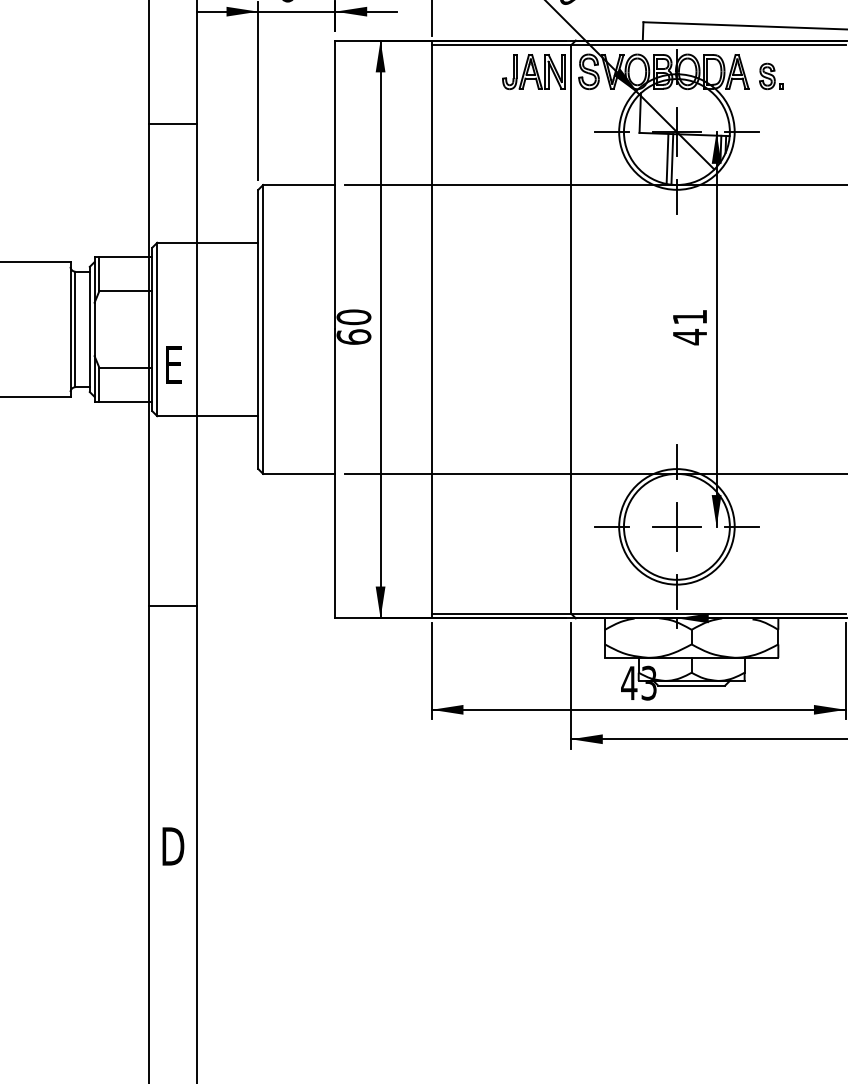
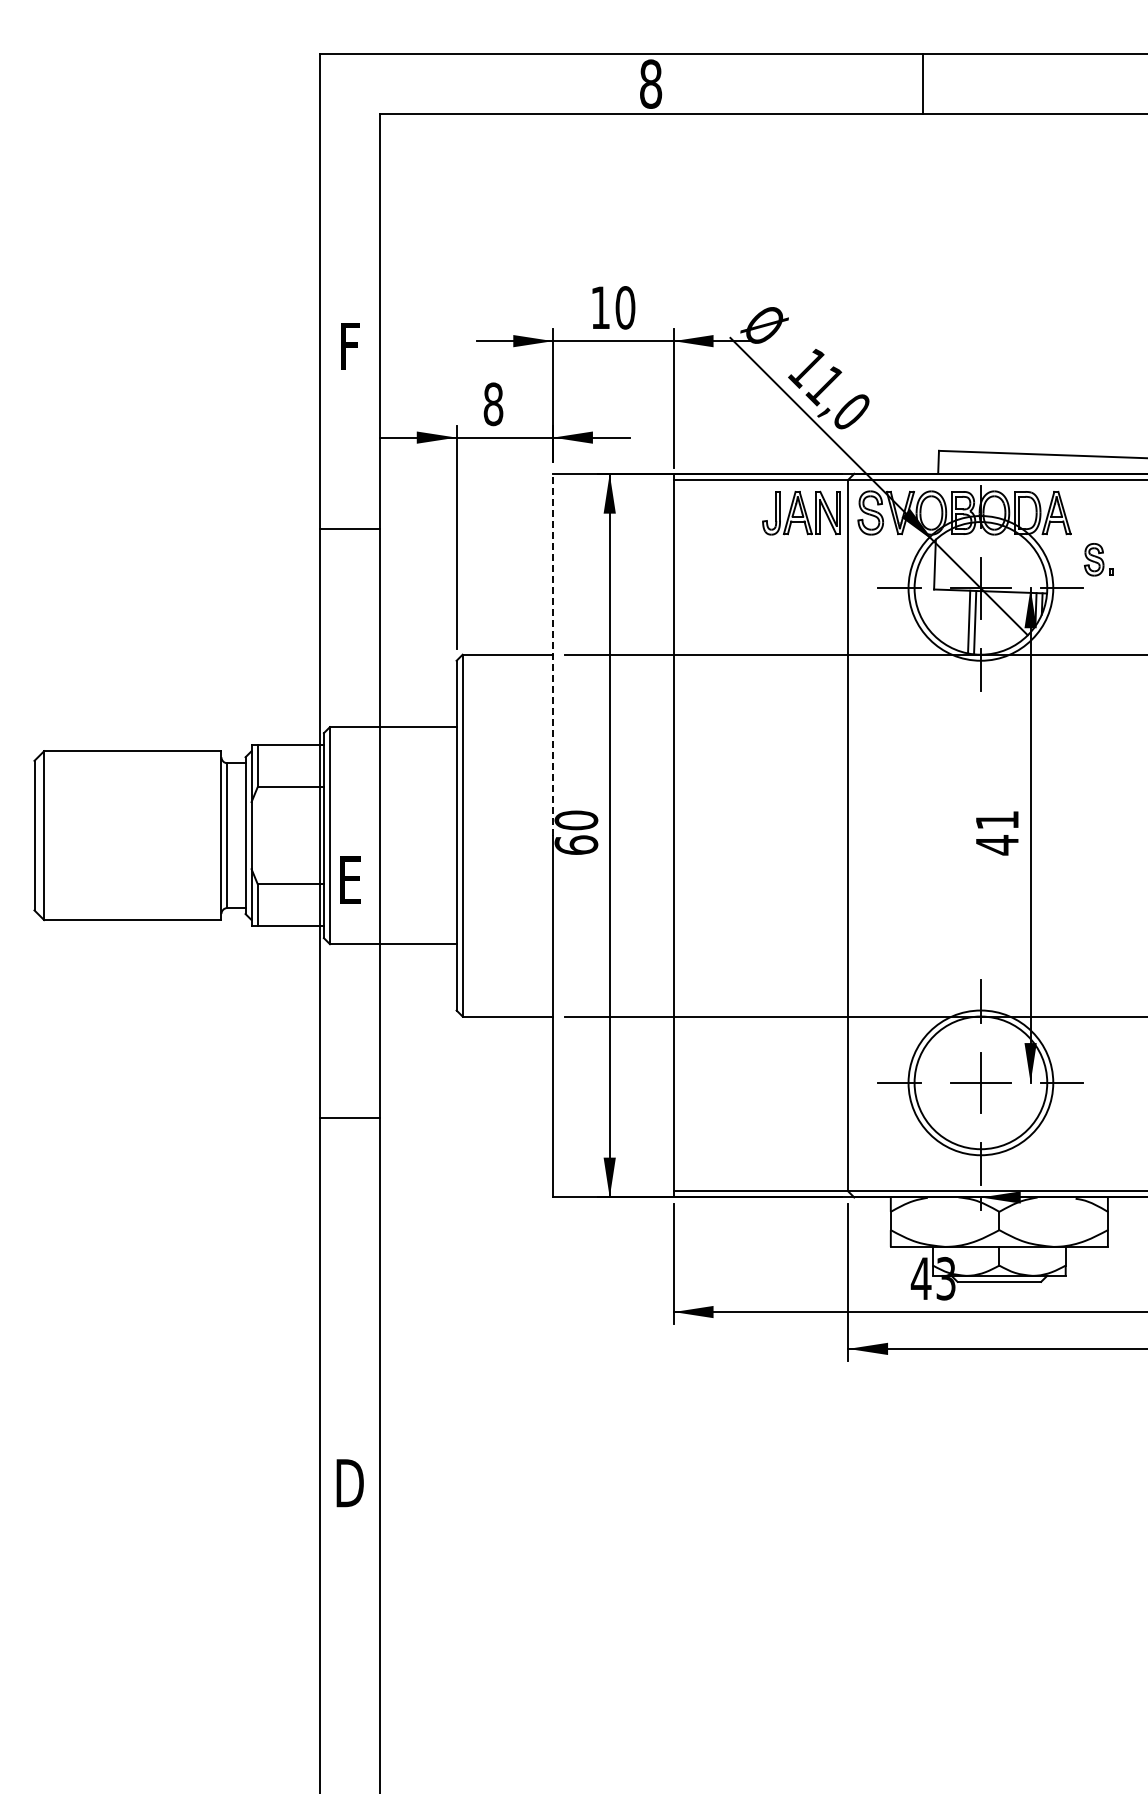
part: (770, 76) -> (1098, 559), moved
line: (172, 124) -> (349, 529), moved
line: (335, 184) -> (553, 654), solid -> dashed
line: (172, 605) -> (349, 1117), moved

